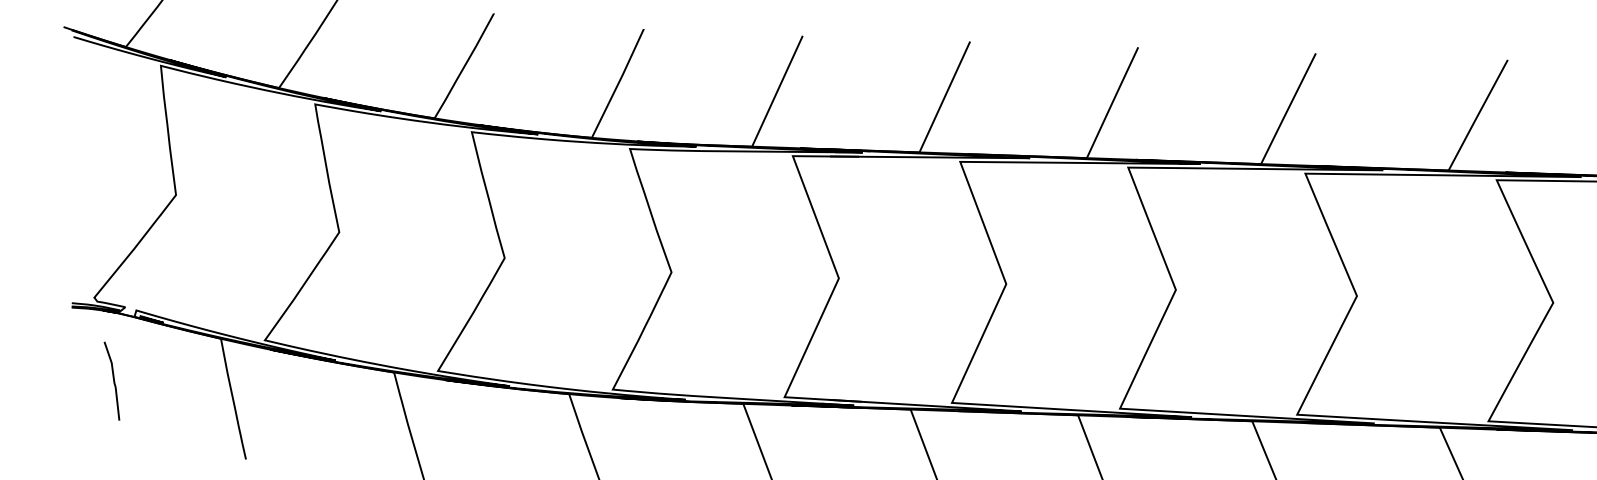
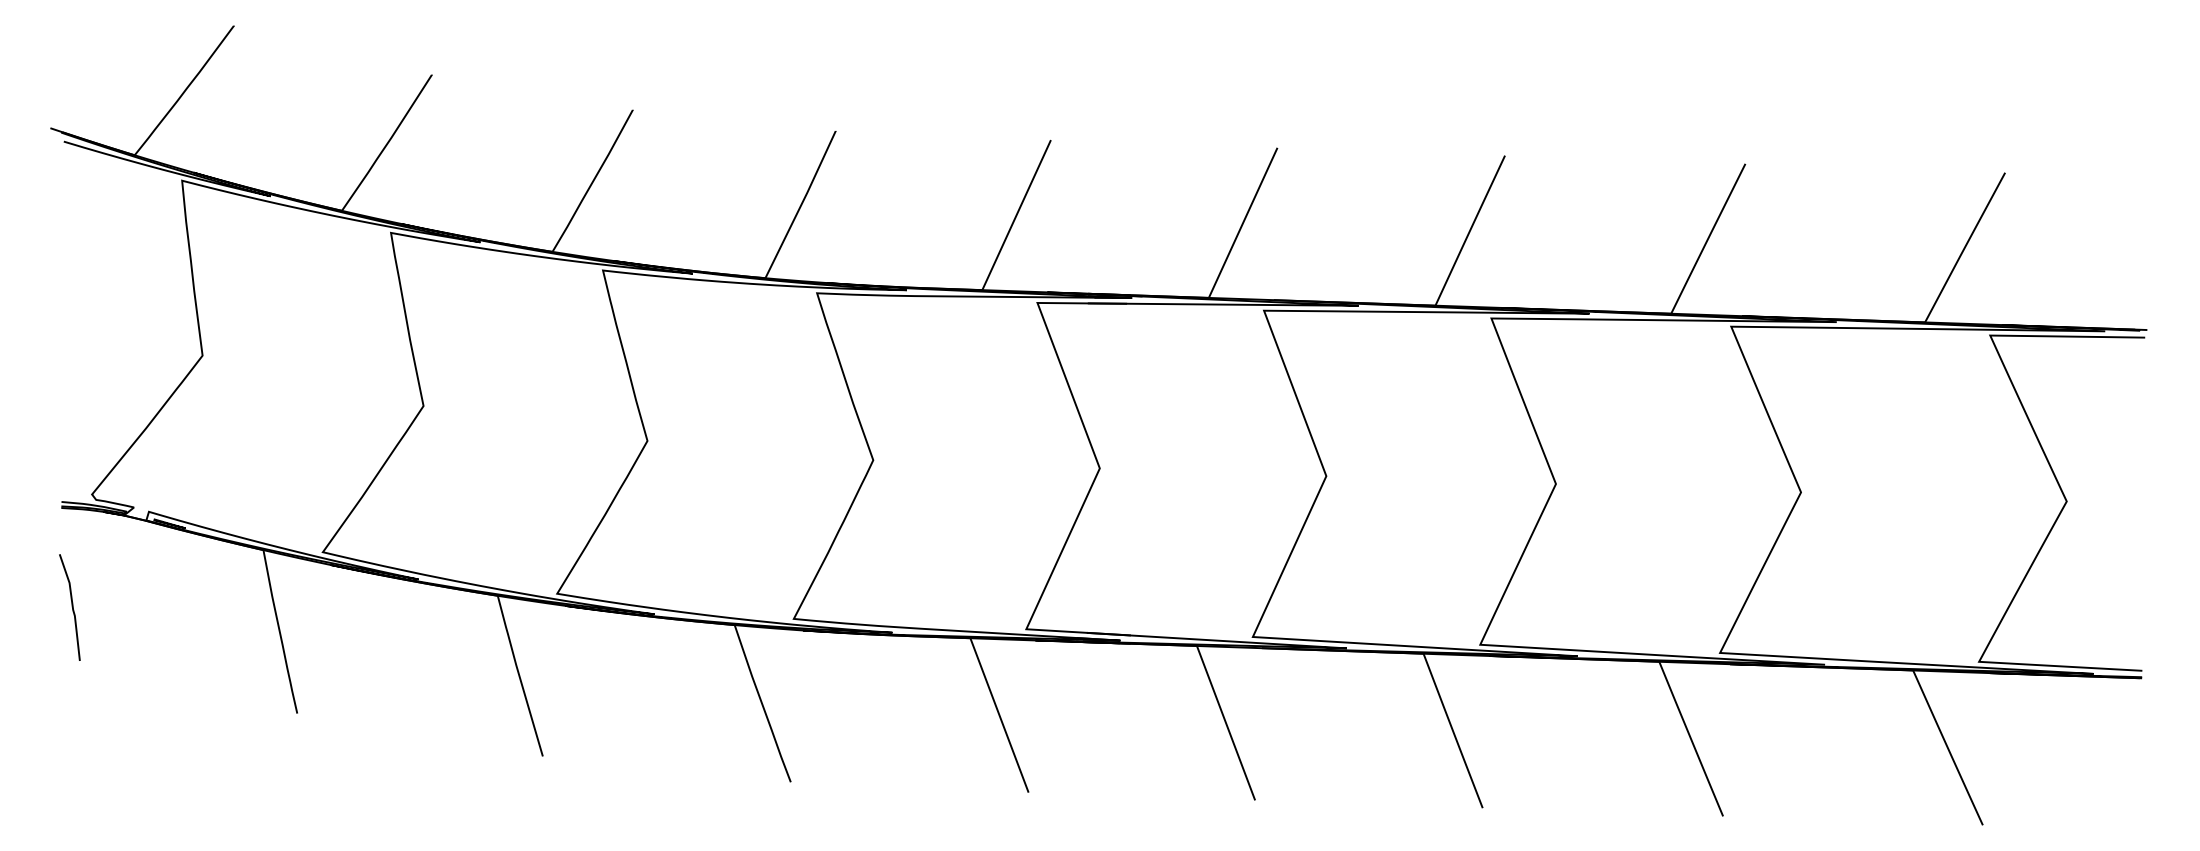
curve: (113, 380) -> (71, 606), moved

